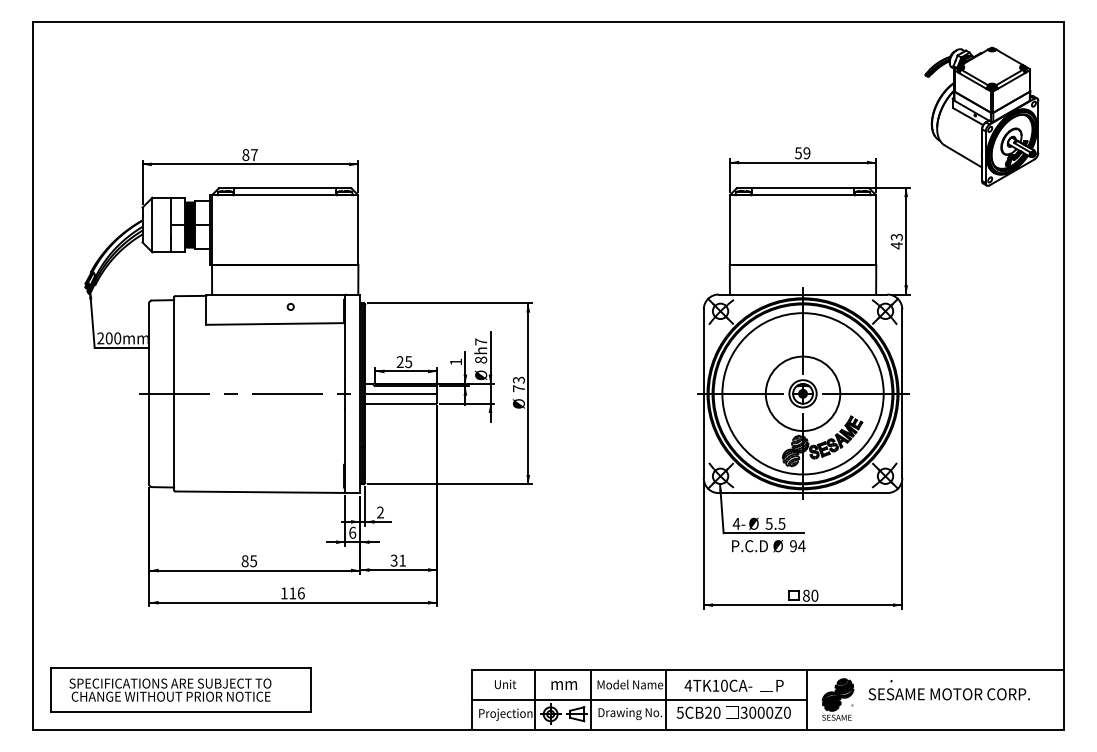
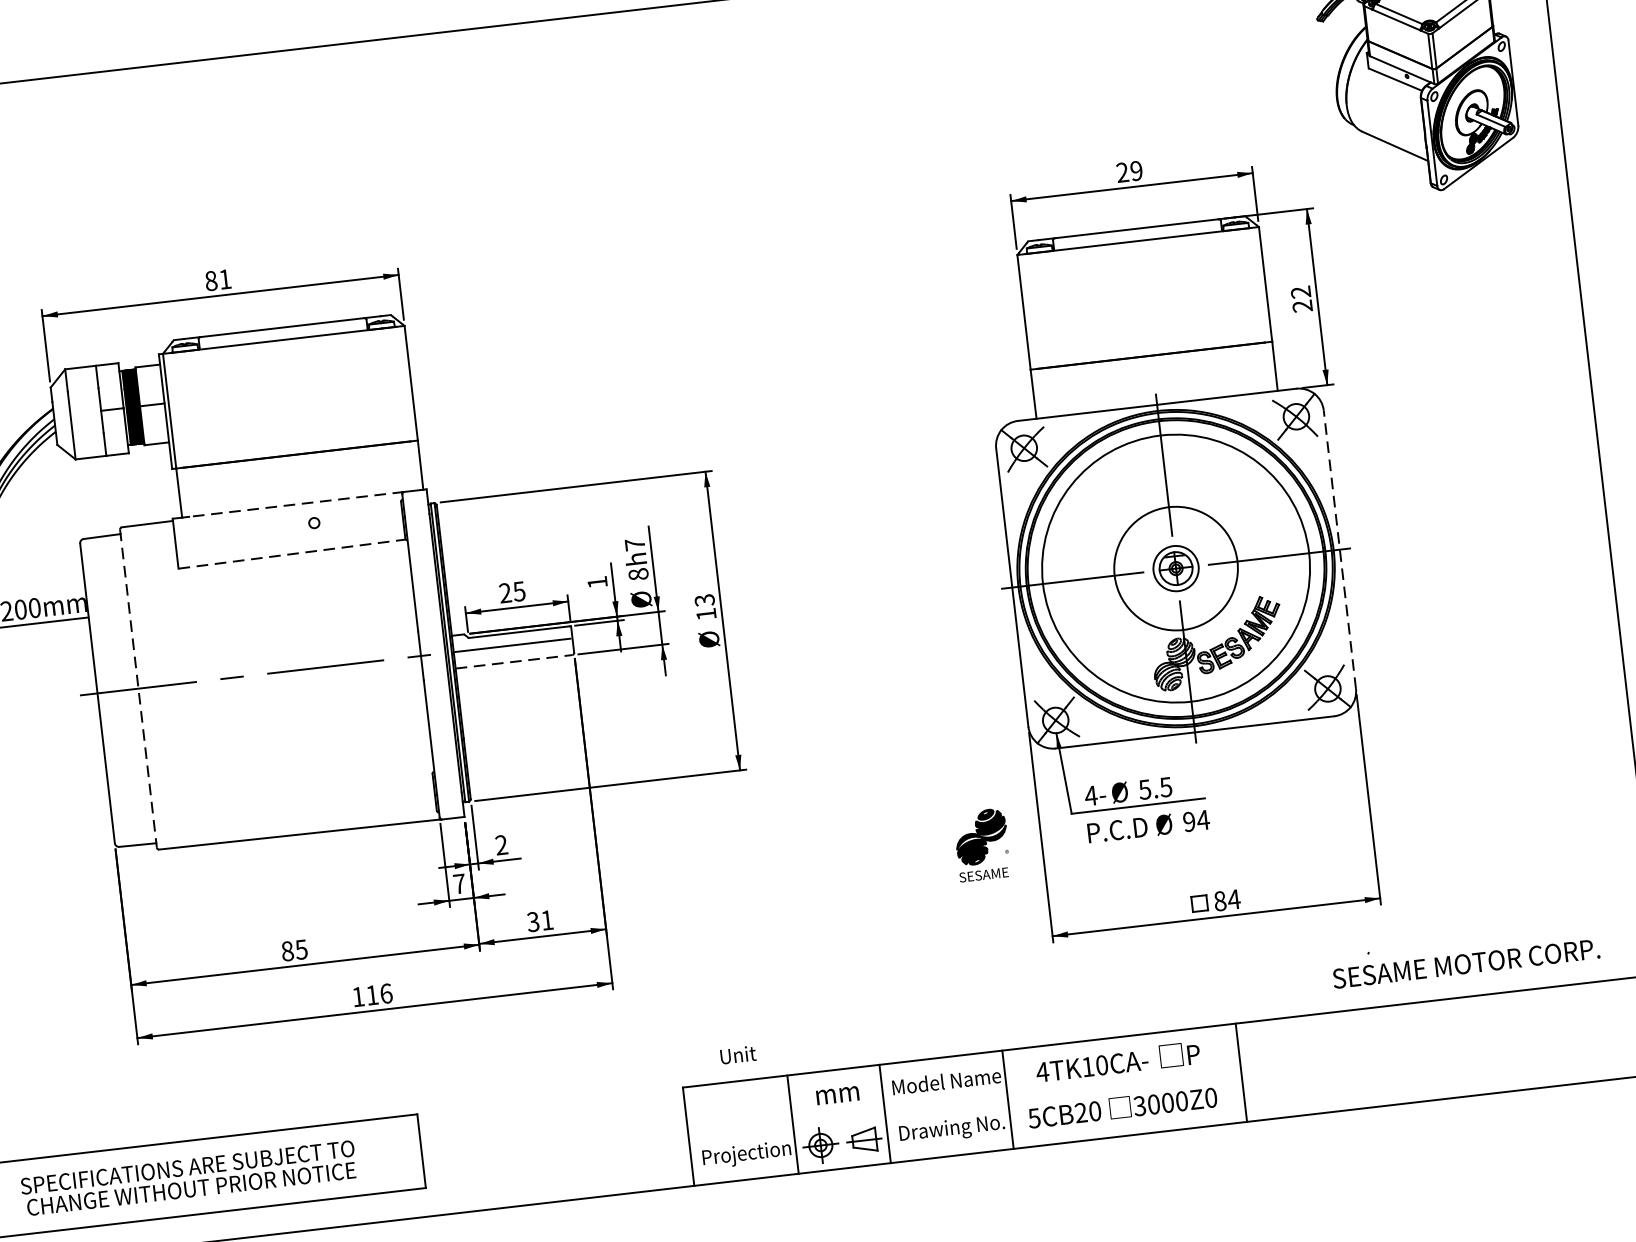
text: (798, 153) -> (1122, 172), 59 -> 29
text: (254, 154) -> (225, 278), 87 -> 81
text: (896, 241) -> (1301, 299), 43 -> 22
line: (280, 294) -> (294, 504), solid -> dashed
line: (274, 323) -> (290, 553), solid -> dashed
text: (518, 388) -> (705, 614), 73 -> 13
line: (902, 393) -> (1340, 549), solid -> dashed
line: (174, 394) -> (139, 689), solid -> dashed
line: (401, 403) -> (515, 661), solid -> dashed
text: (352, 532) -> (459, 883), 6 -> 7
text: (814, 595) -> (1233, 899), 80 -> 84
text: (505, 684) -> (738, 1055), moved
part: (948, 690) -> (1464, 957), moved
line: (639, 699) -> (964, 1104), removed
part: (837, 699) -> (981, 844), moved

